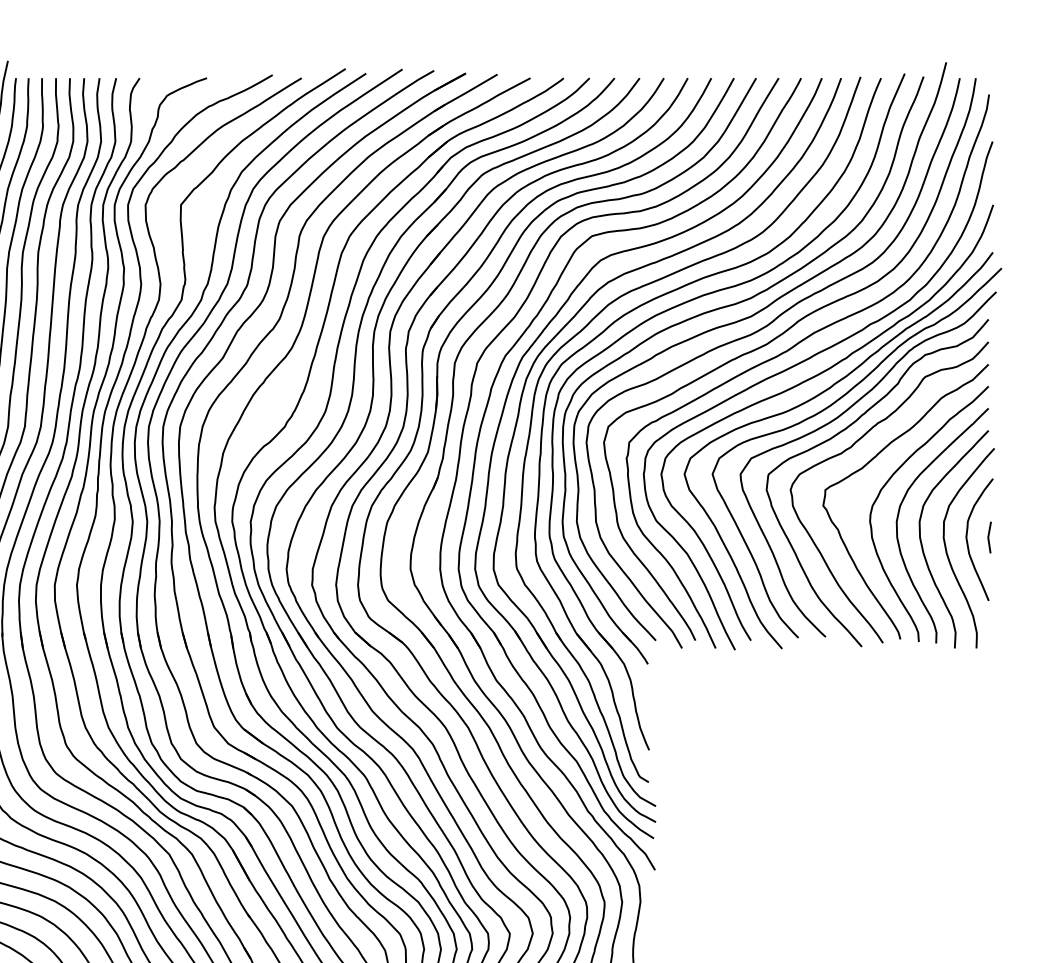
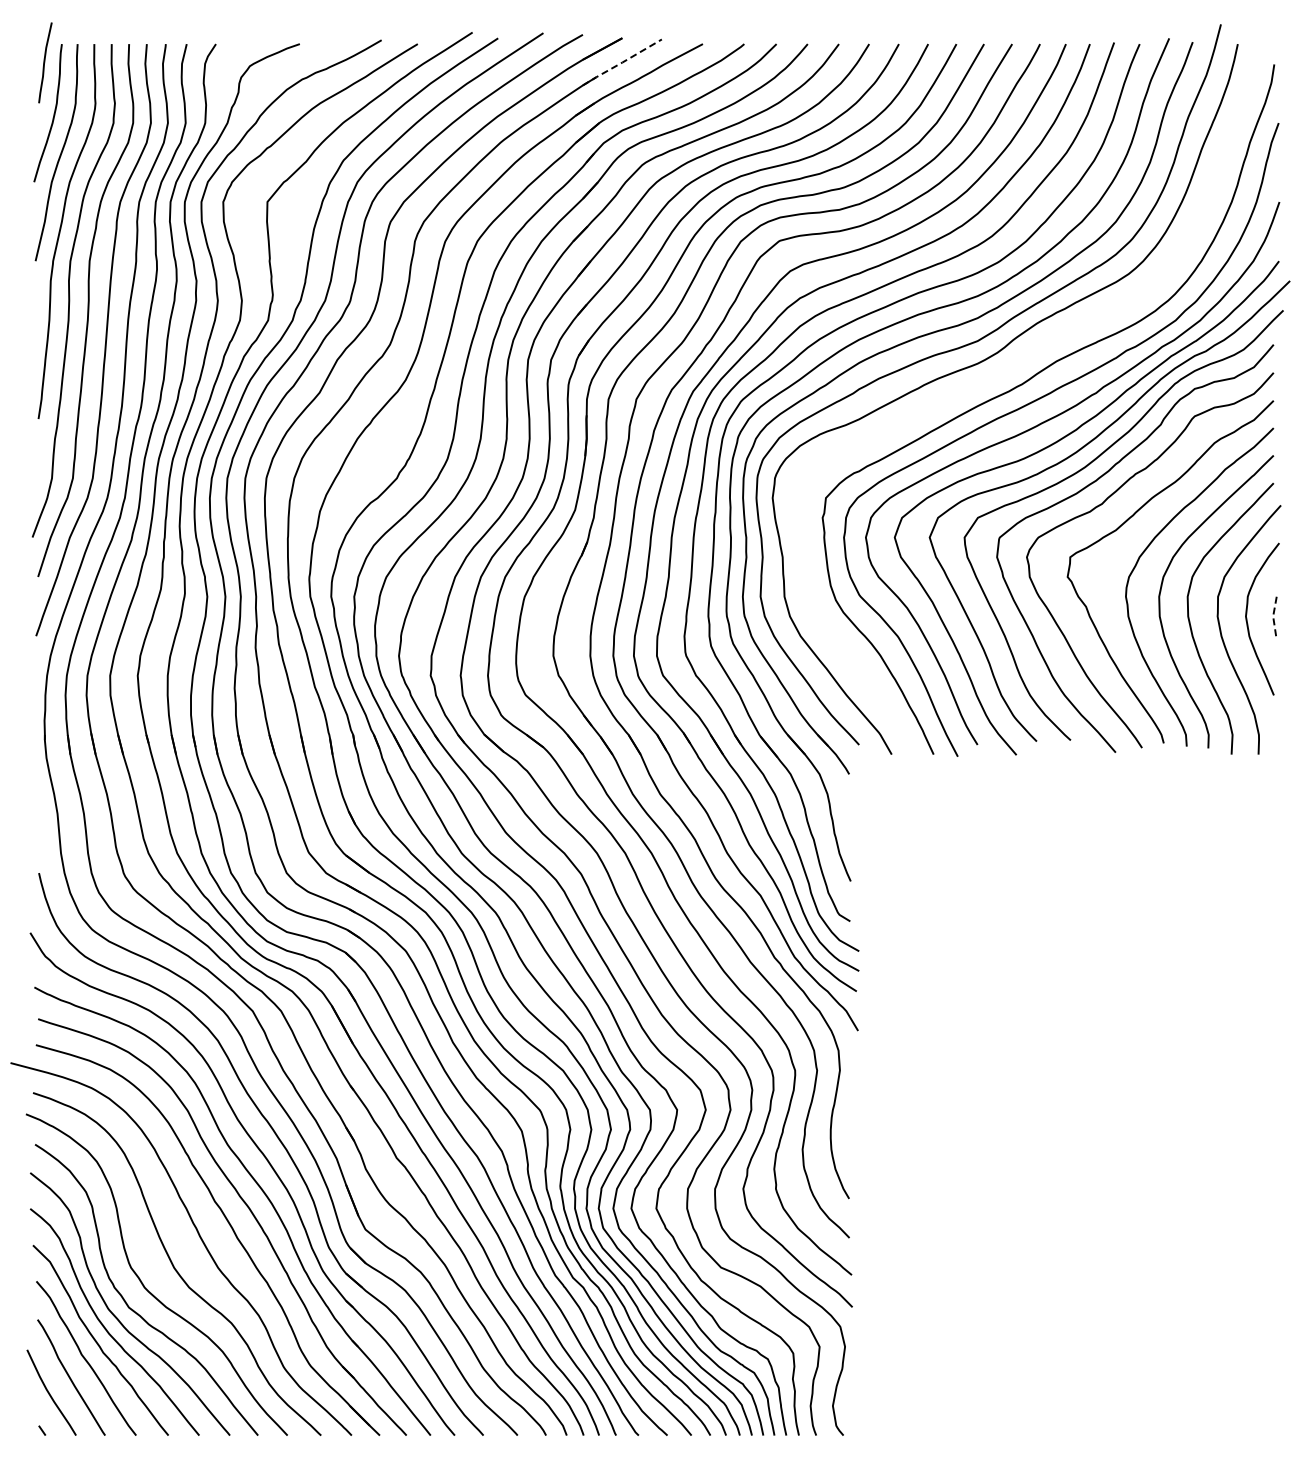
line: (465, 92) -> (622, 62), solid -> dashed
curve: (775, 339) -> (1008, 369), removed
line: (988, 537) -> (1273, 616), solid -> dashed

